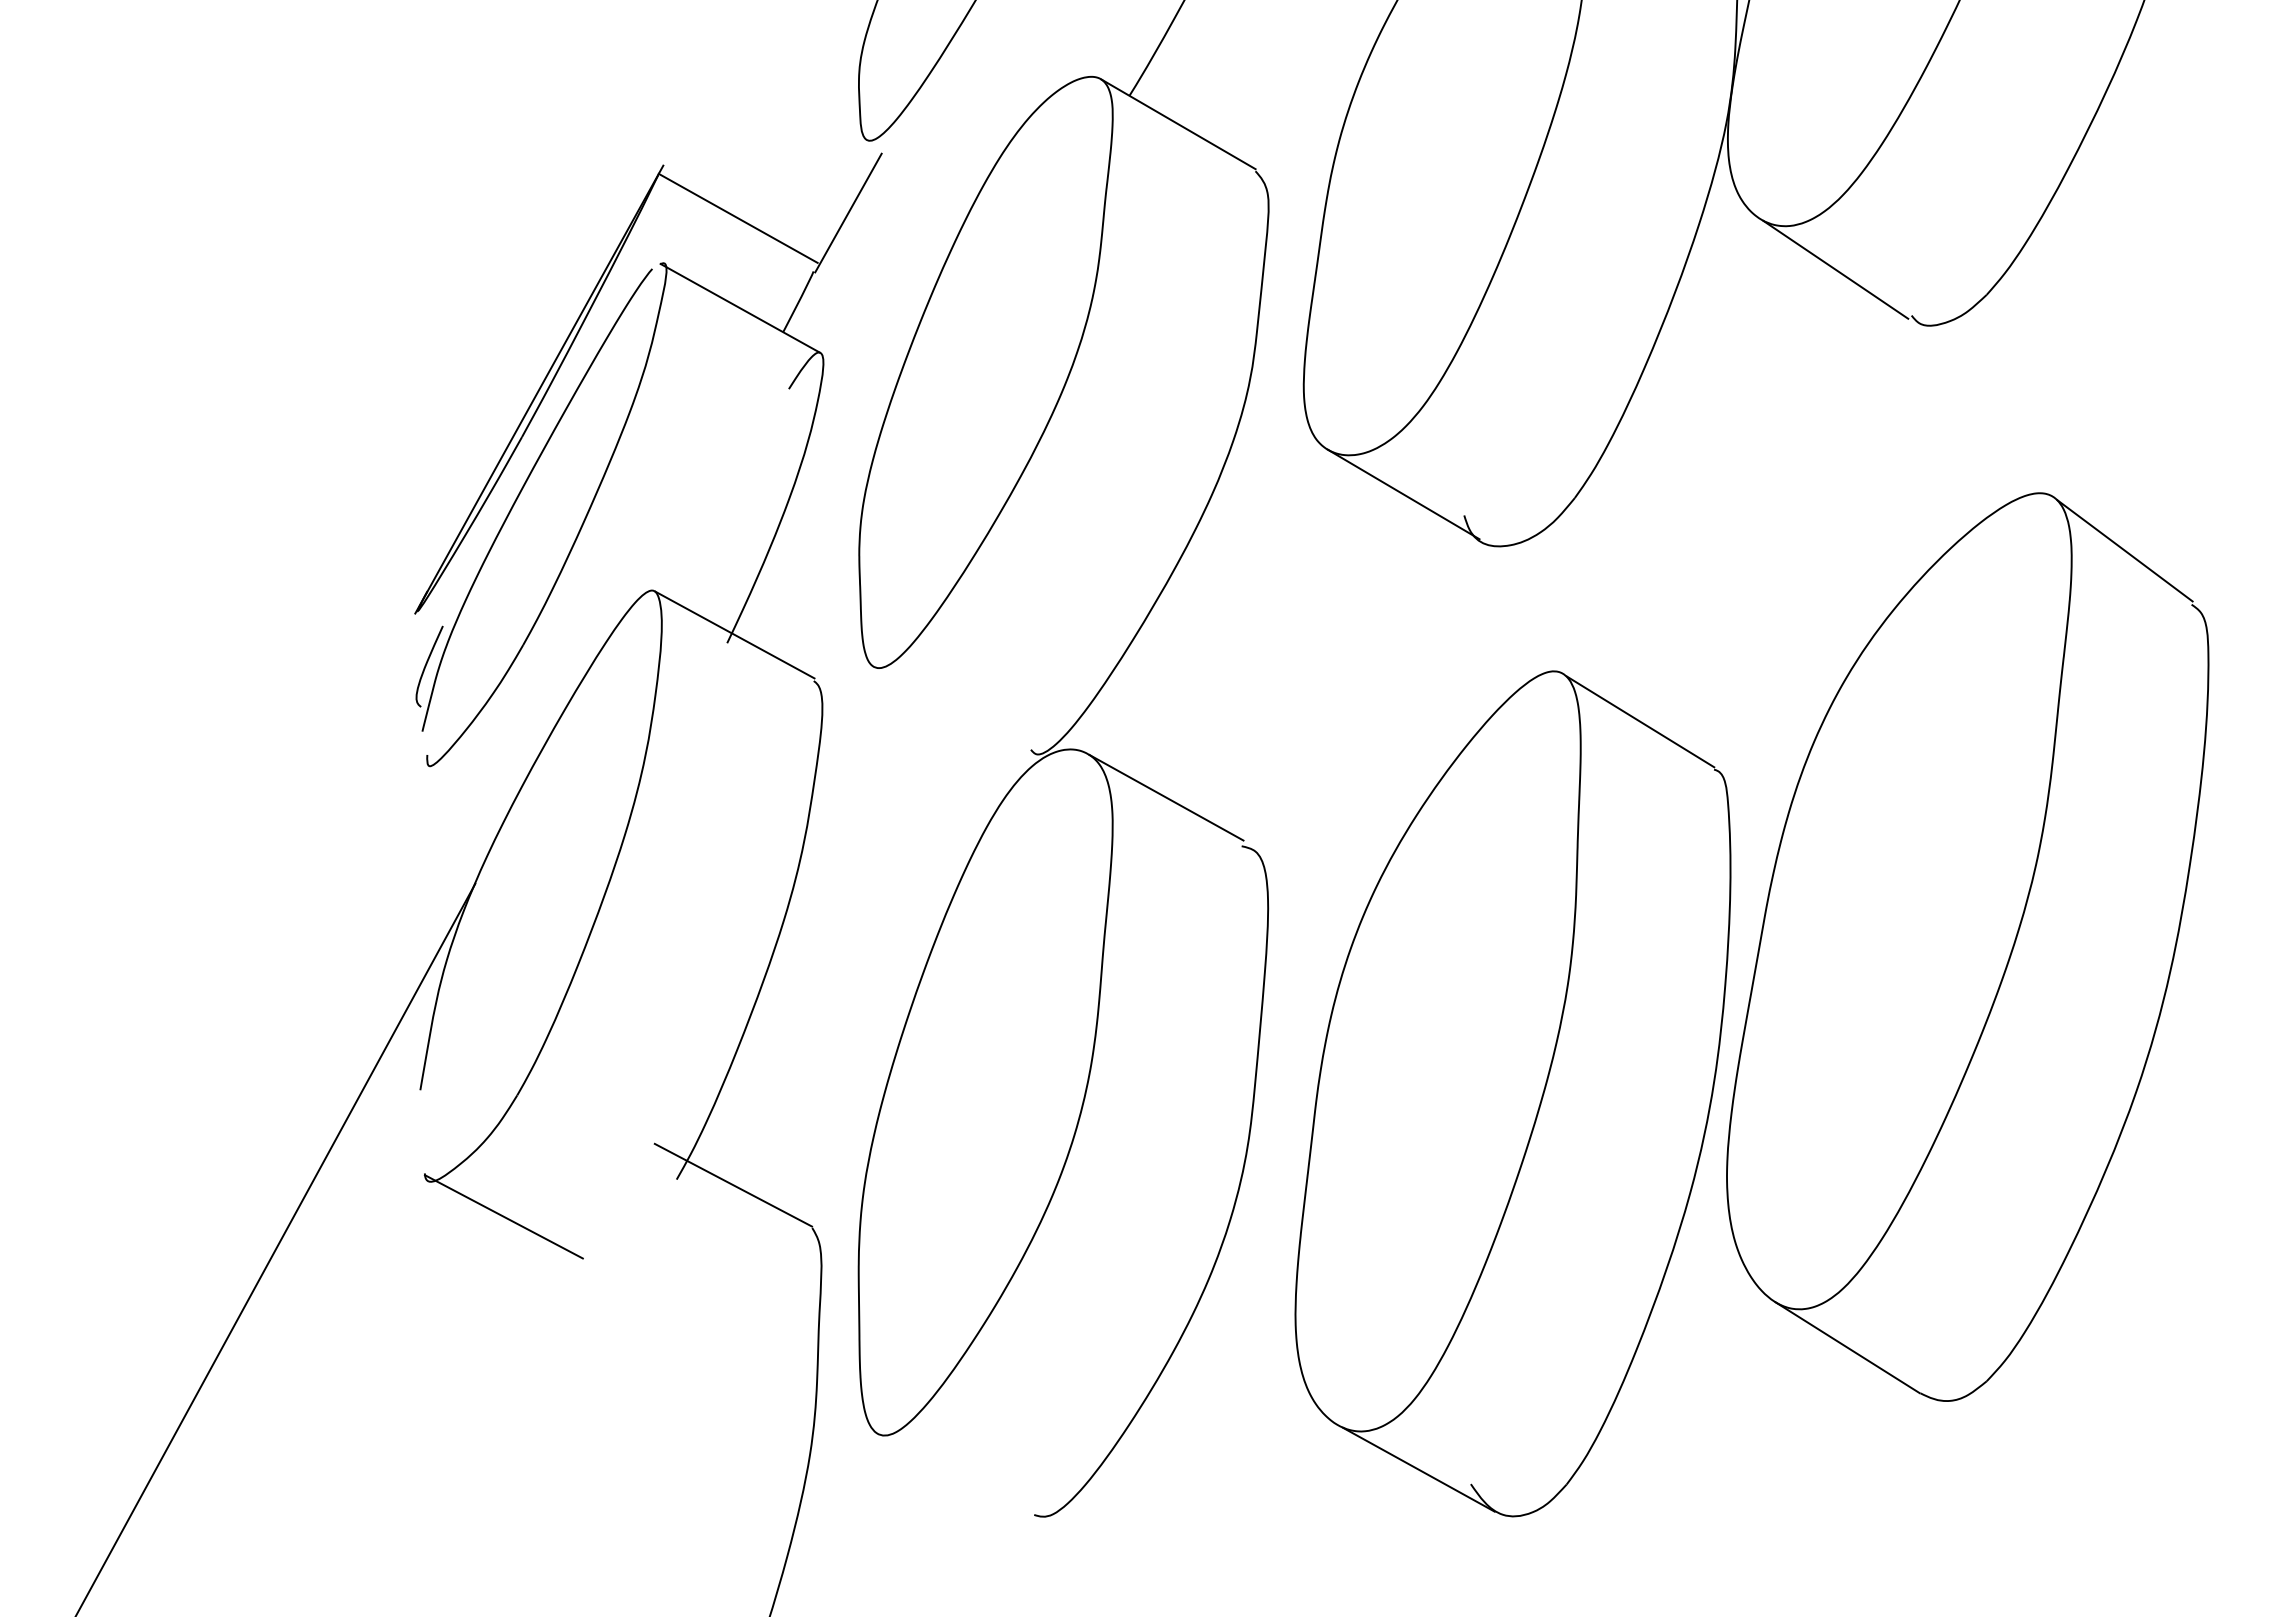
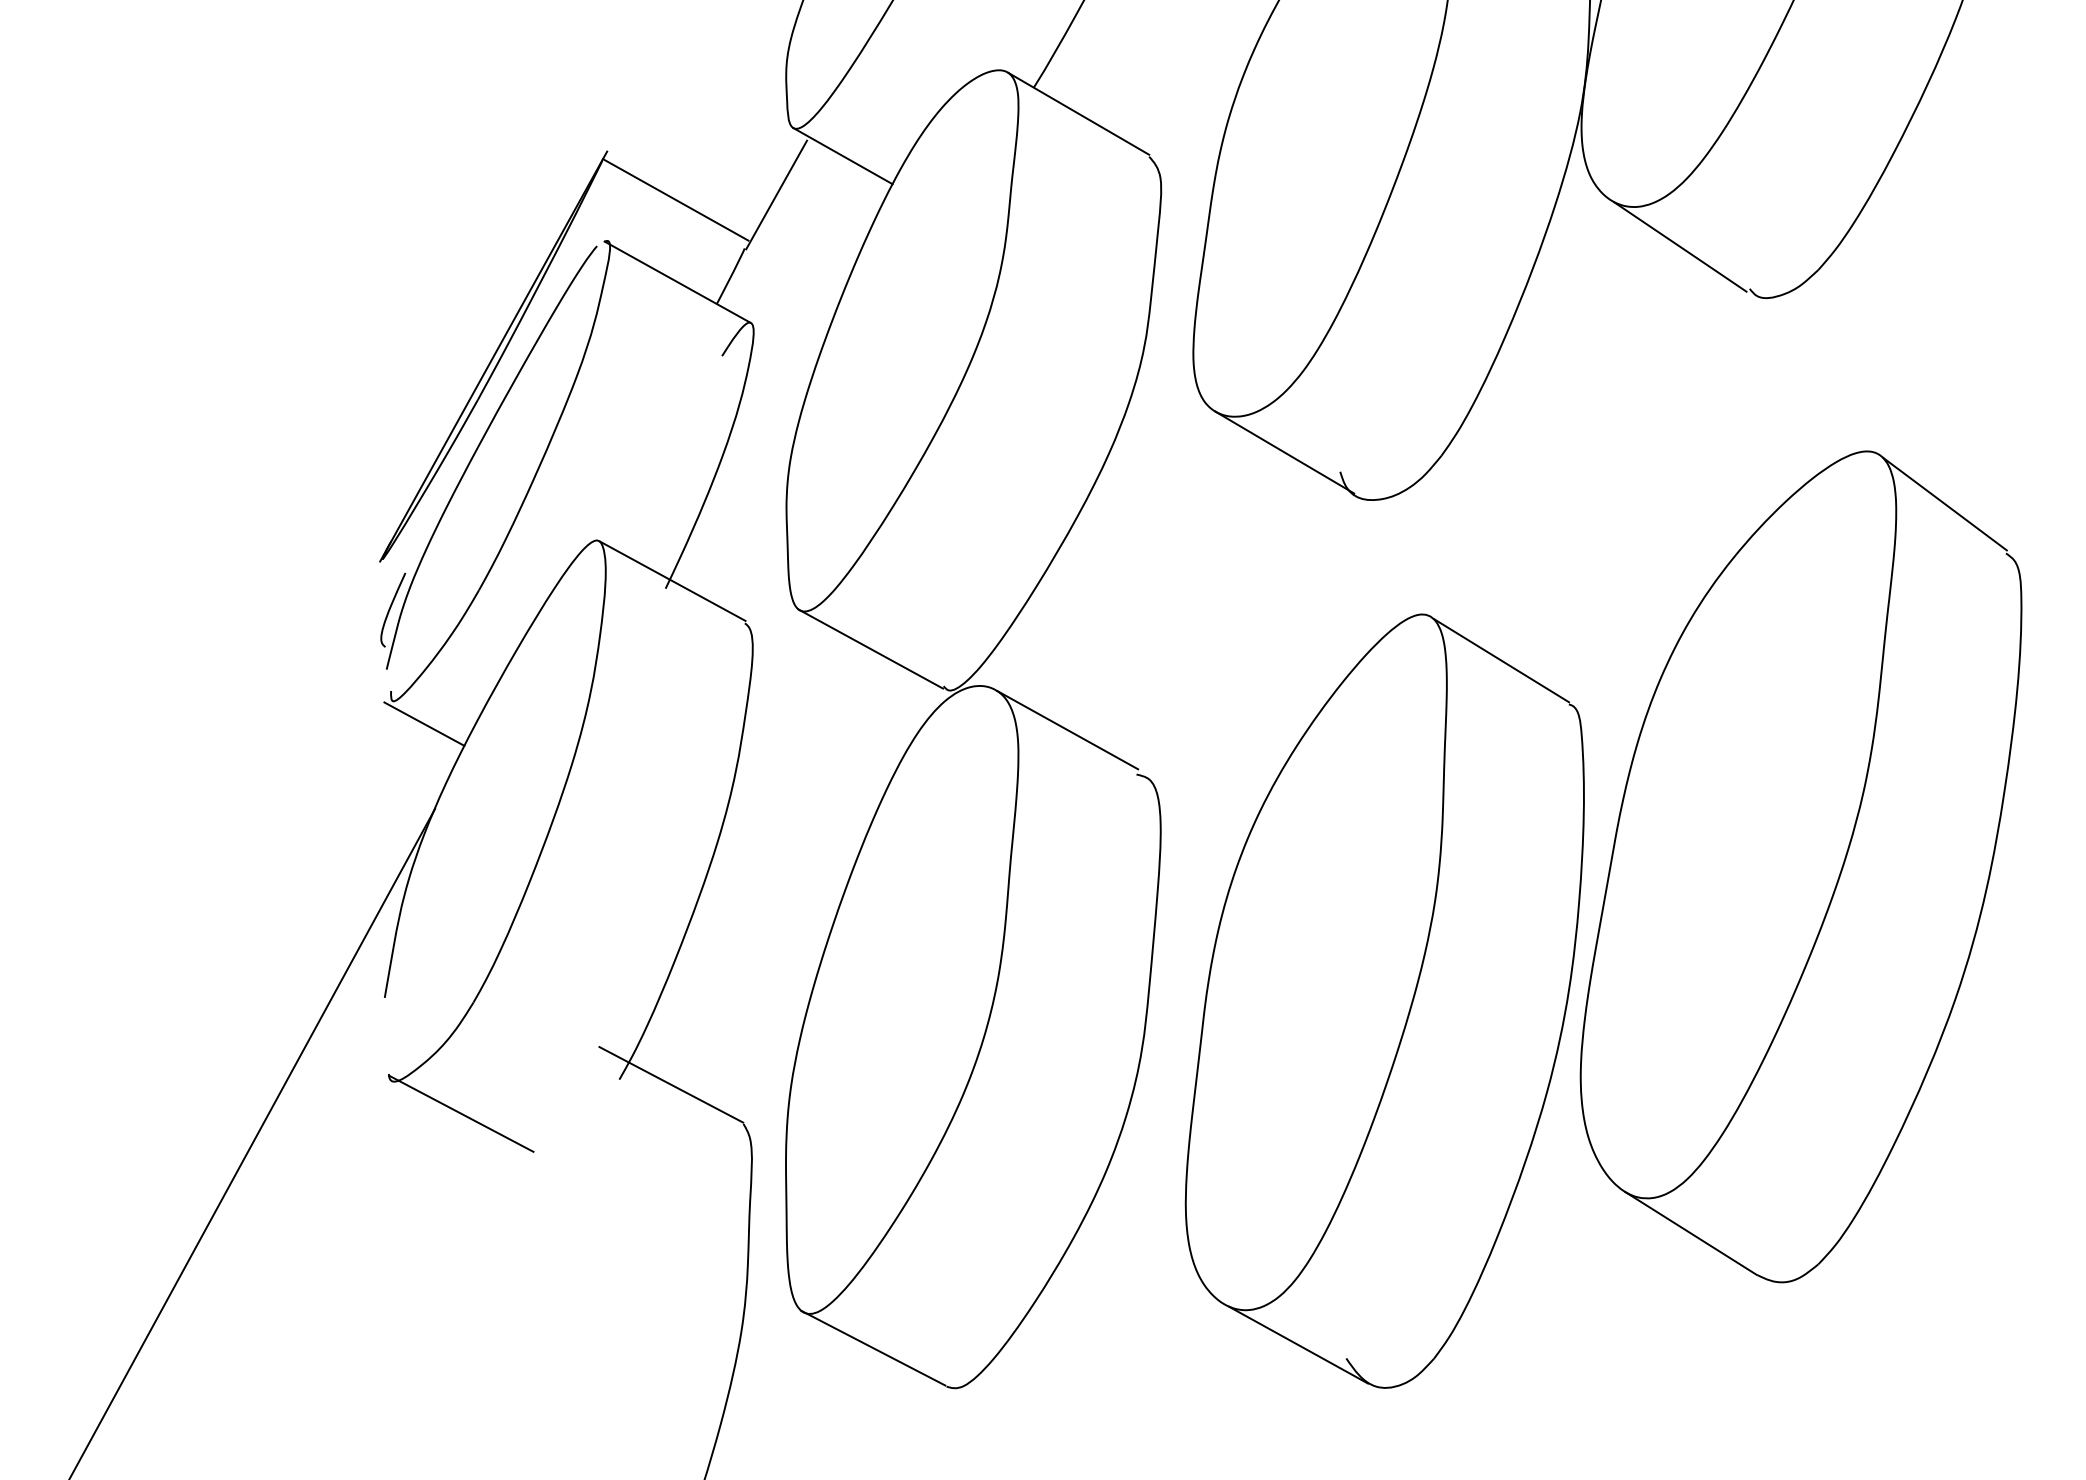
line: (920, 170) -> (842, 156), added
line: (951, 709) -> (870, 649), added
line: (463, 790) -> (424, 723), added
line: (953, 1472) -> (872, 1347), added

